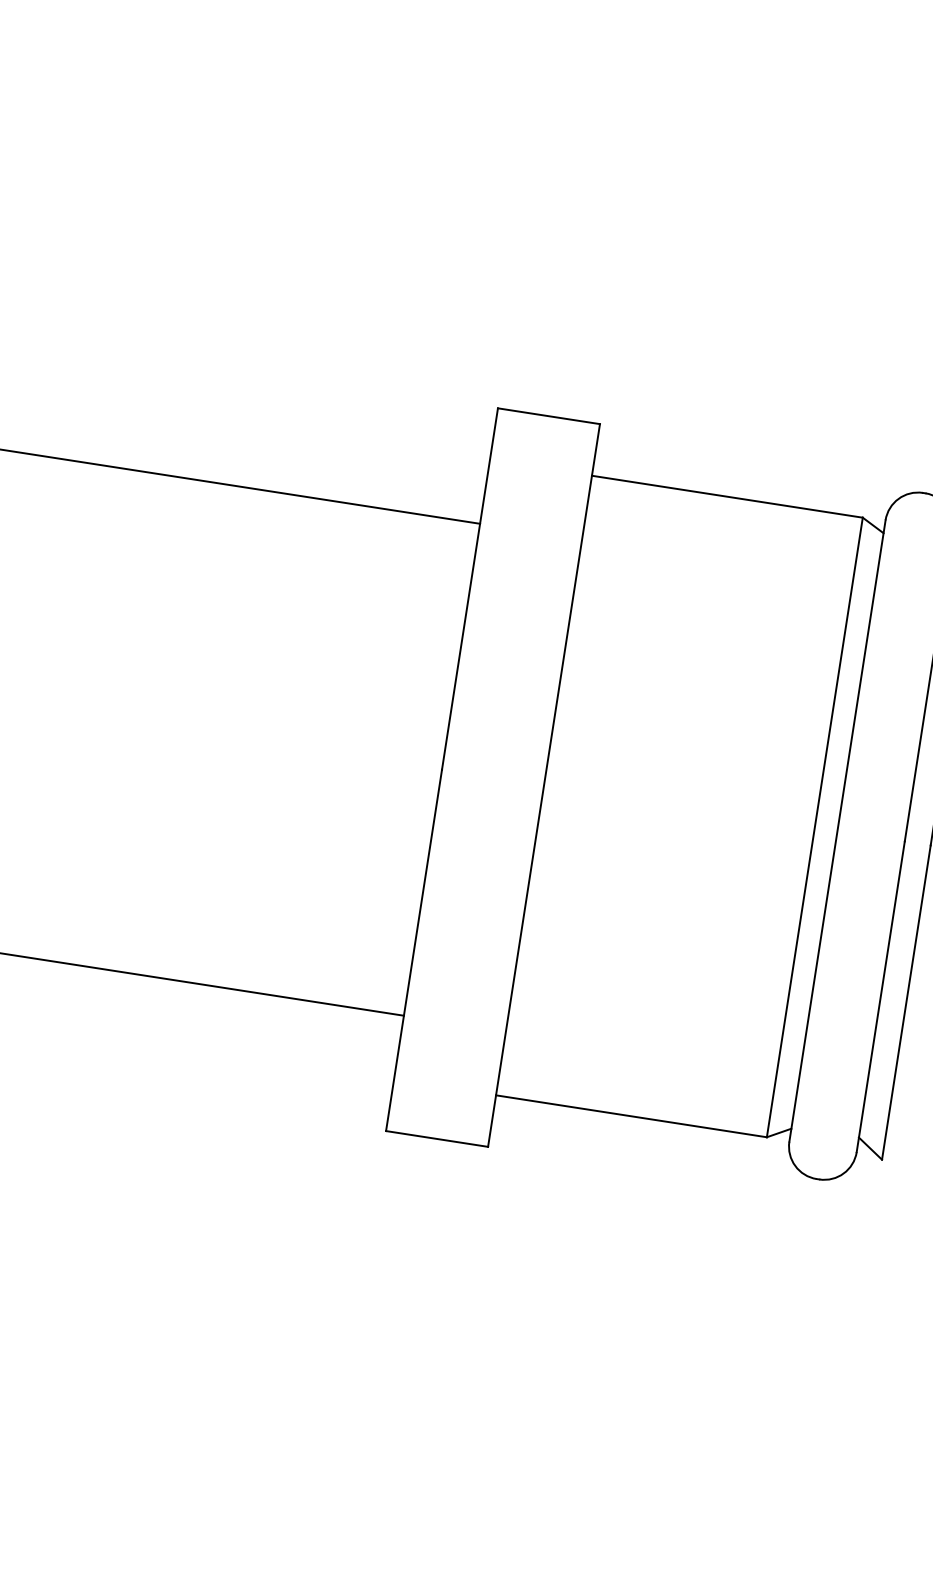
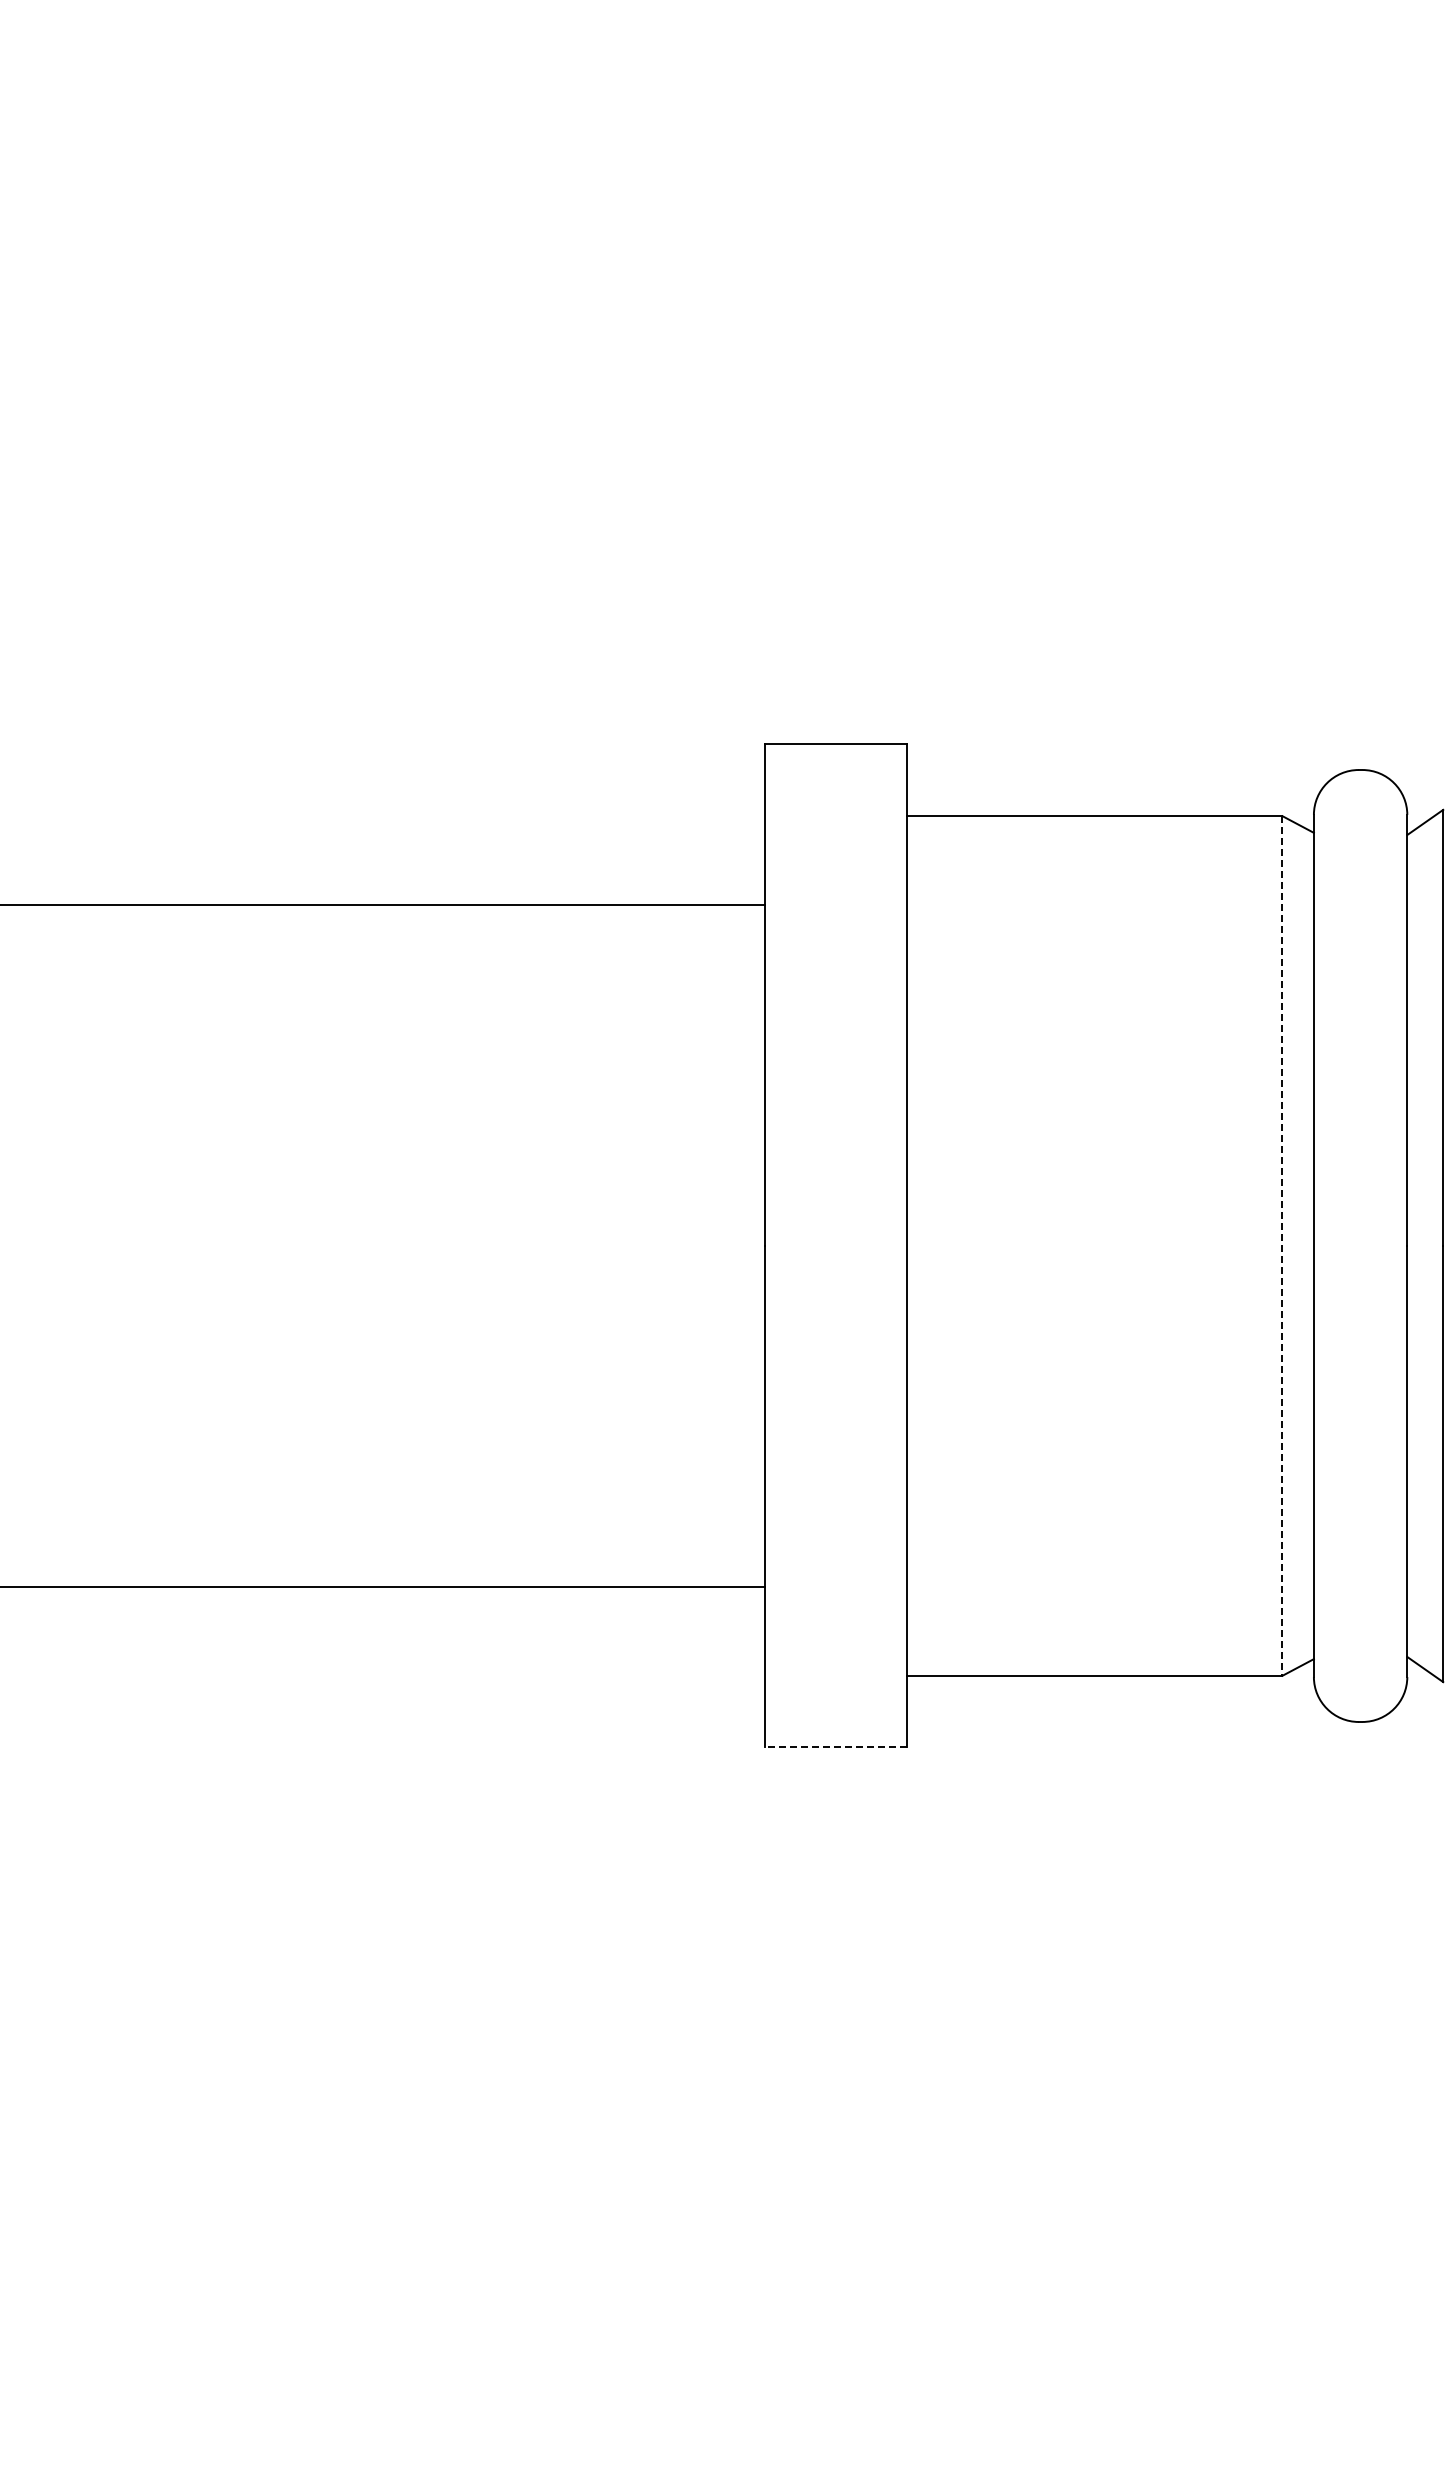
line: (814, 827) -> (1282, 1246), solid -> dashed
line: (436, 1139) -> (835, 1747), solid -> dashed

